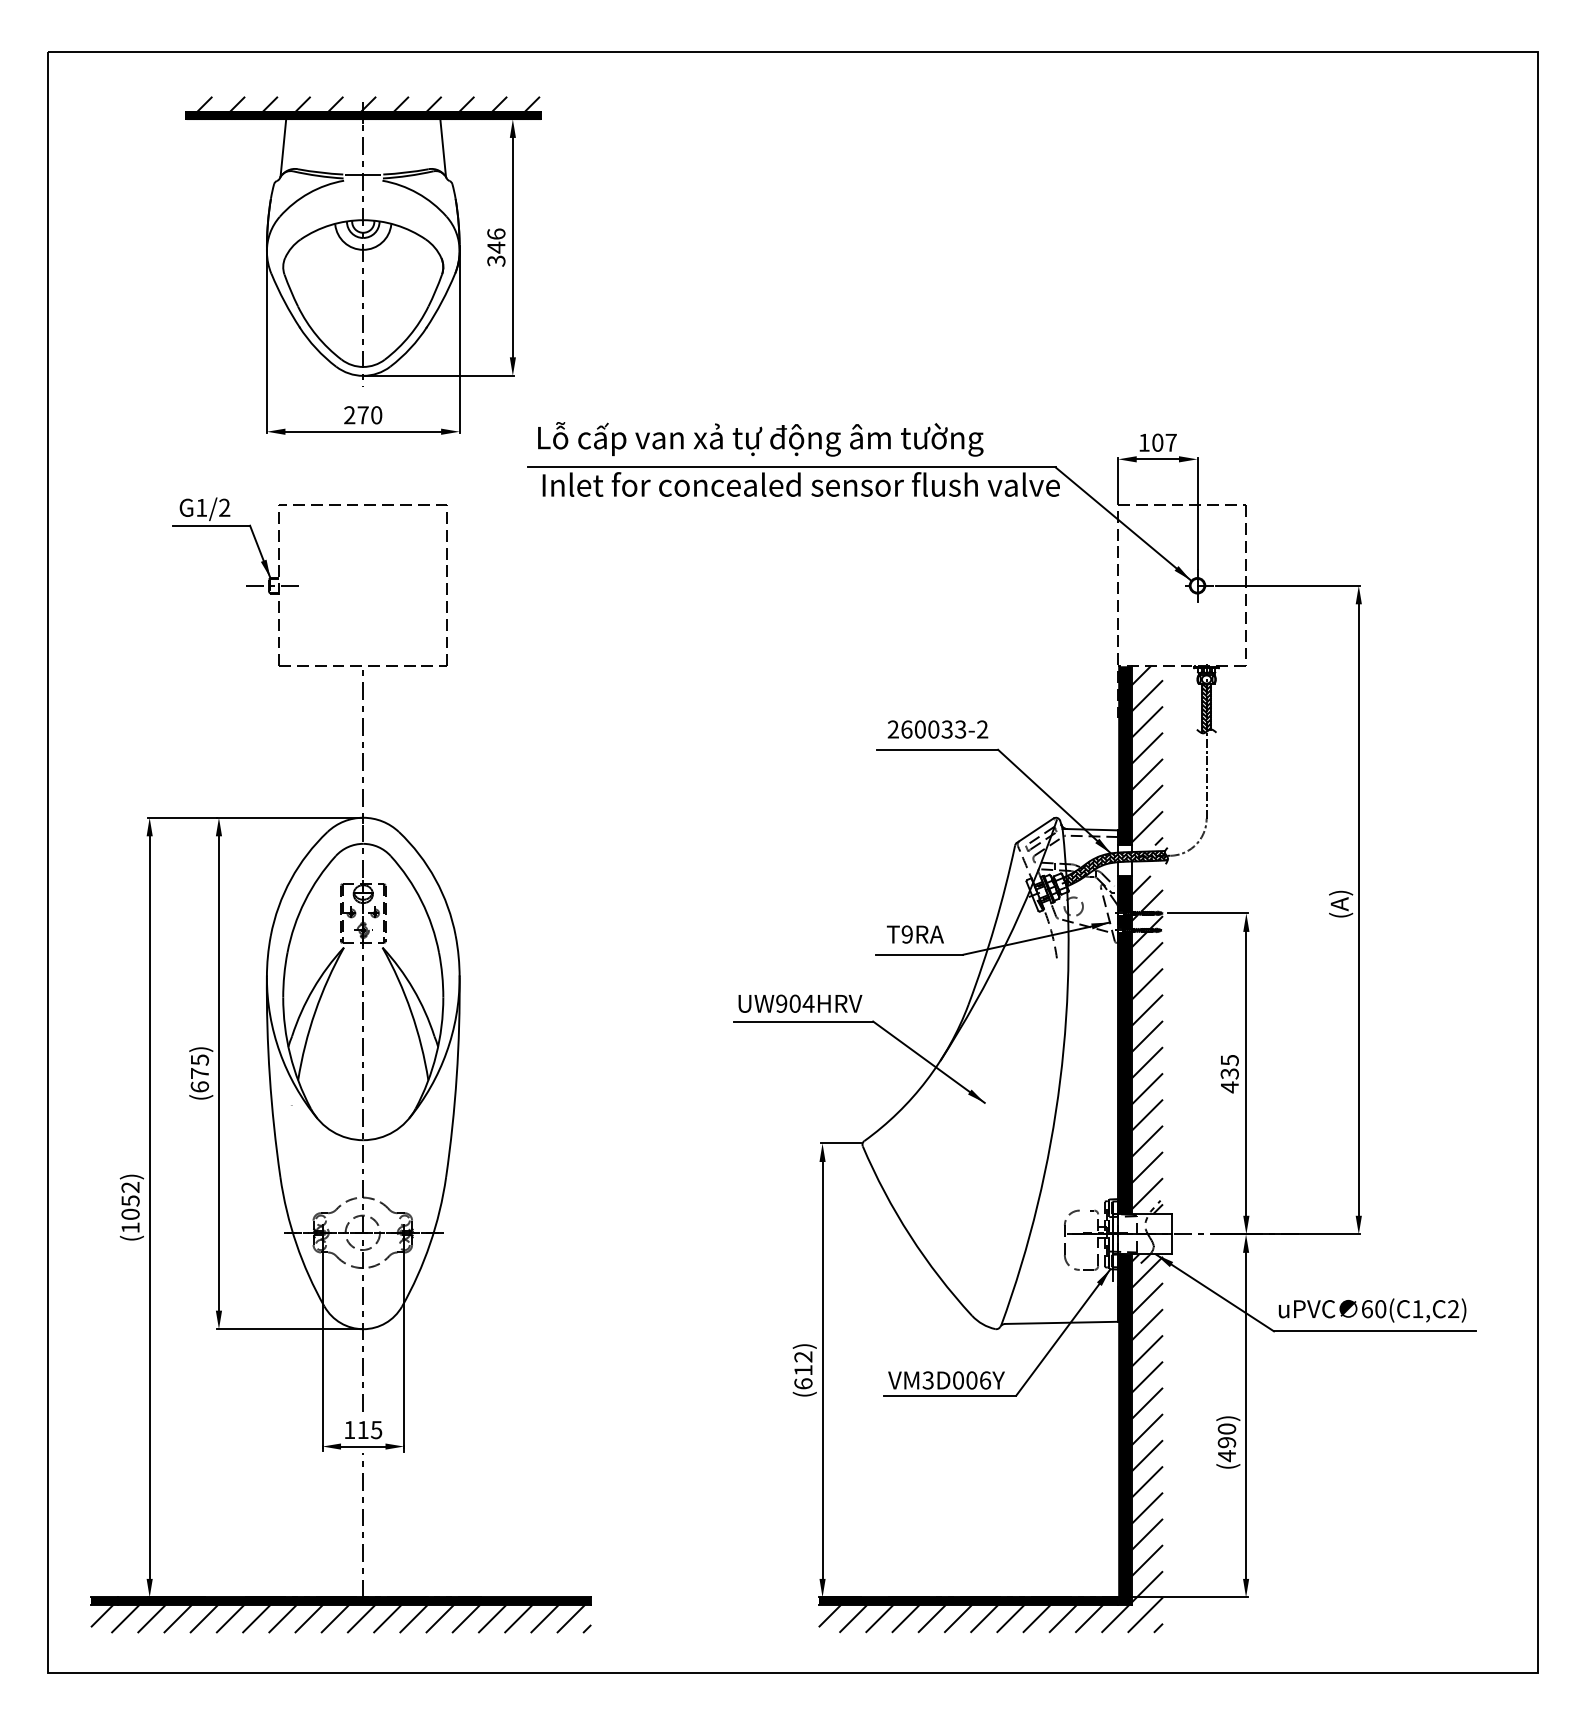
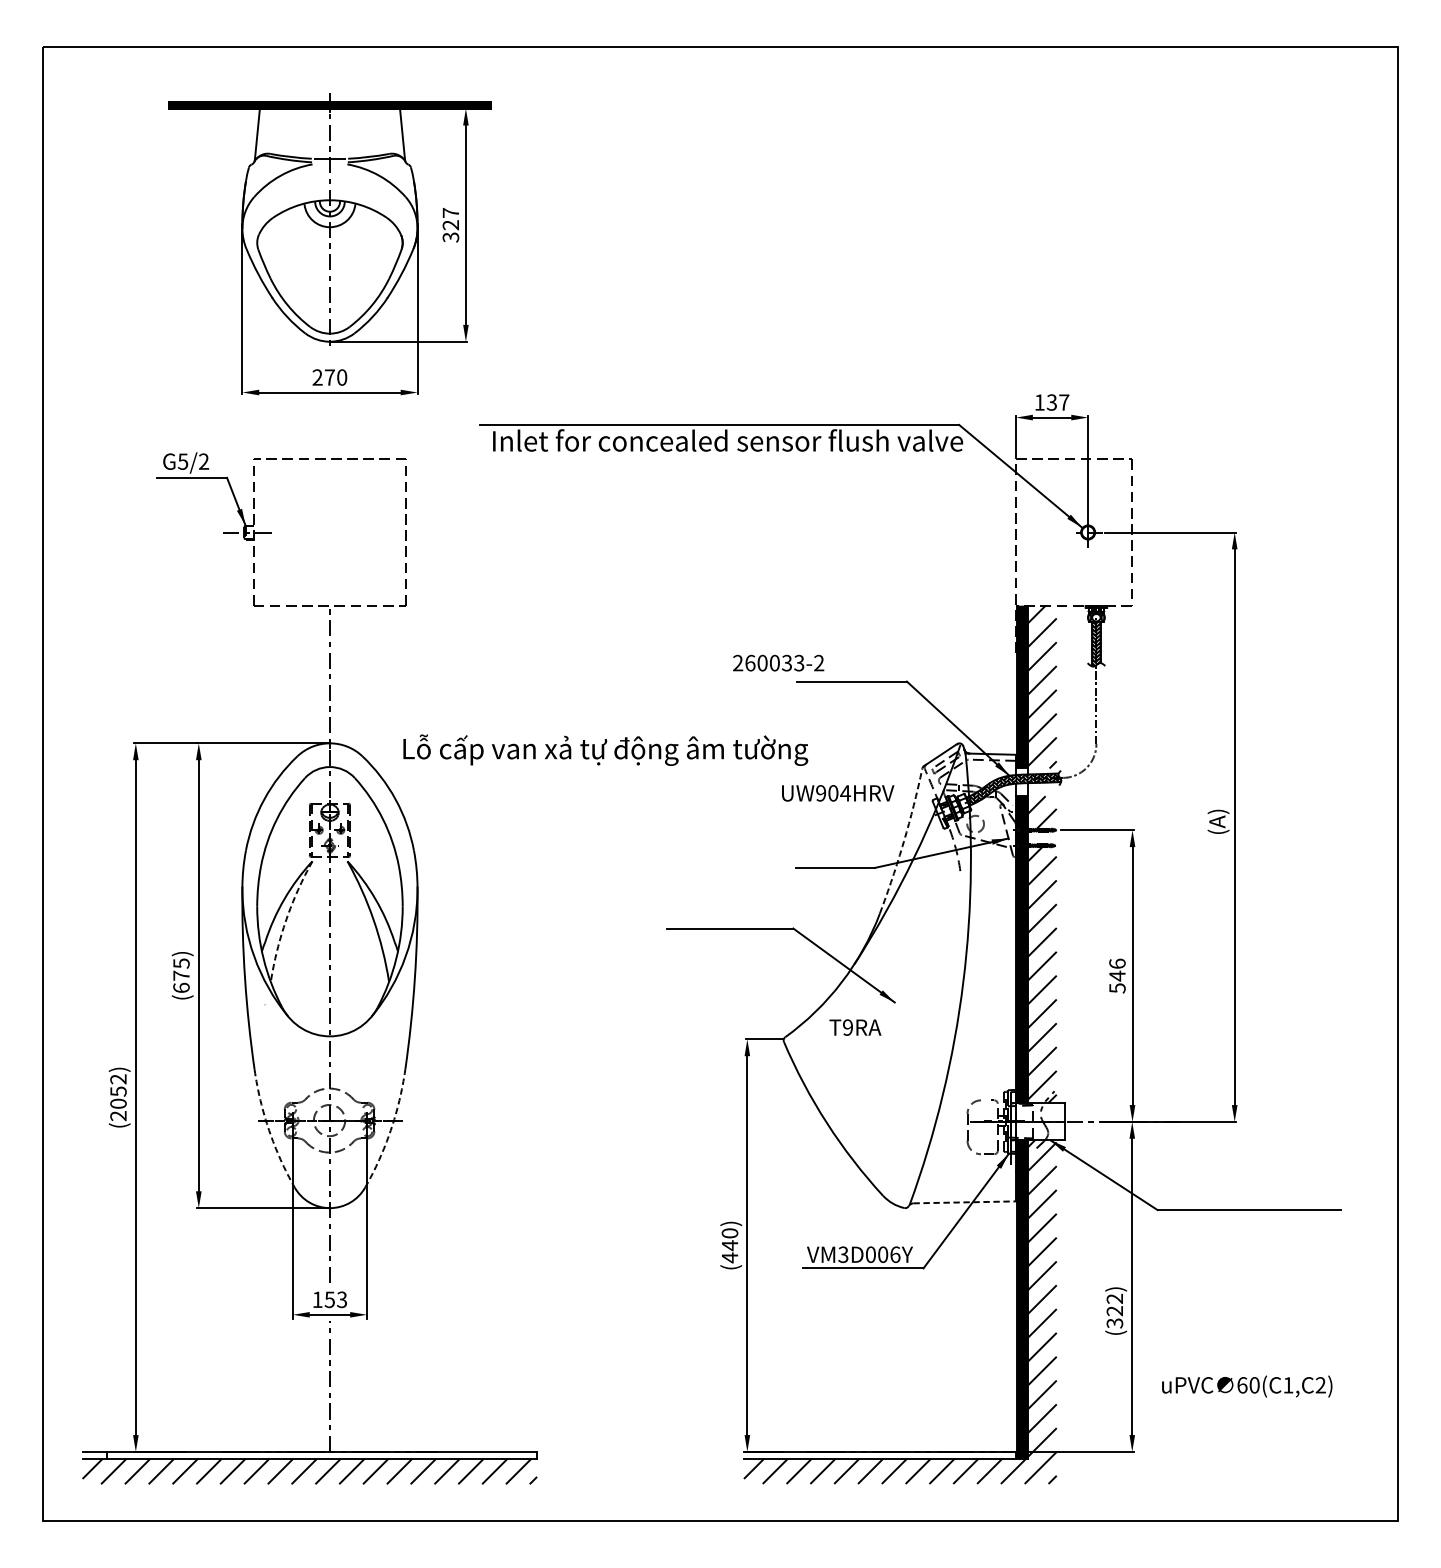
hatch: (368, 104) -> (334, 95), removed
text: (496, 240) -> (451, 218), 346 -> 327
text: (760, 439) -> (605, 750), moved
text: (1157, 442) -> (1051, 402), 107 -> 137
text: (201, 507) -> (182, 461), G1/2 -> G5/2
text: (937, 729) -> (778, 663), moved
hatch: (1146, 921) -> (1041, 837), removed
arc: (994, 926) -> (903, 842), solid -> dashed
text: (915, 934) -> (855, 1027), moved
text: (800, 1003) -> (838, 793), moved
arc: (315, 1011) -> (286, 919), solid -> dashed
text: (1229, 1073) -> (1117, 975), 435 -> 546
text: (130, 1227) -> (118, 1115), (1052) -> (2052)
arc: (296, 1243) -> (269, 1130), solid -> dashed
arc: (430, 1243) -> (391, 1130), solid -> dashed
text: (1372, 1310) -> (1247, 1386), moved
line: (1062, 1322) -> (965, 1202), solid -> dashed
text: (803, 1370) -> (730, 1245), (612) -> (440)
text: (369, 1429) -> (335, 1299), 115 -> 153
text: (1226, 1442) -> (1114, 1311), (490) -> (322)
fill: (340, 1600) -> (309, 1454), removed
fill: (968, 1600) -> (879, 1454), removed

